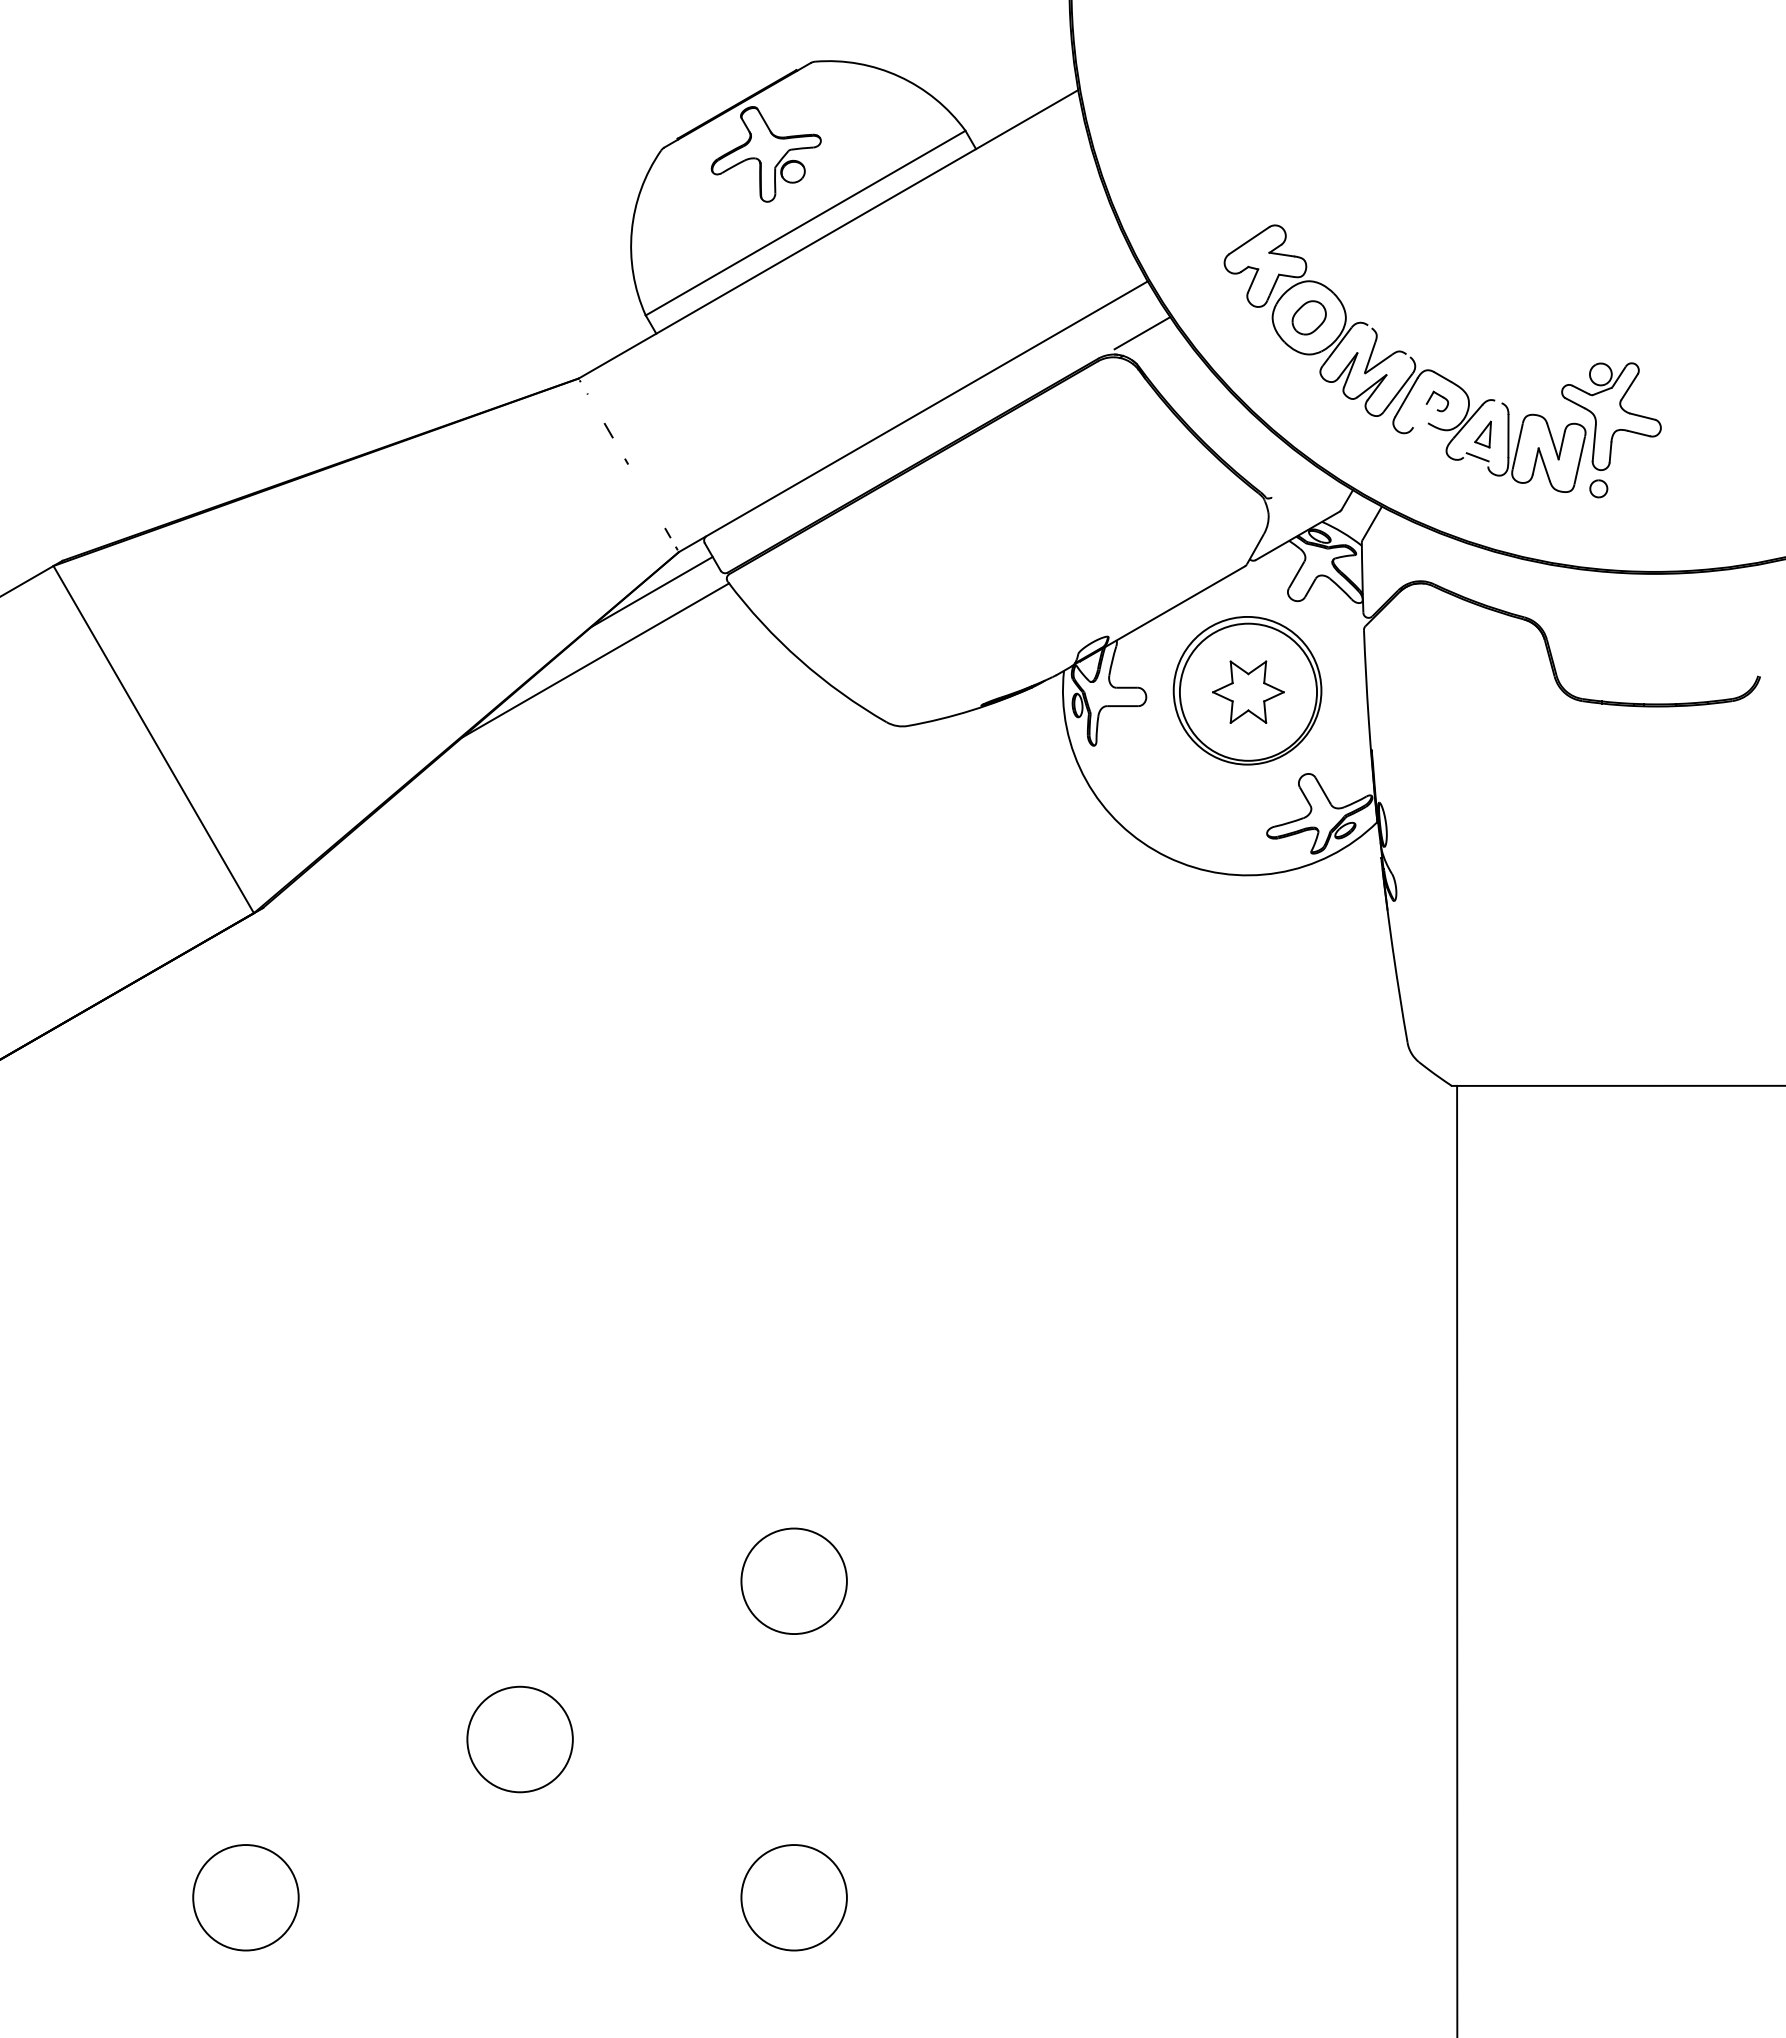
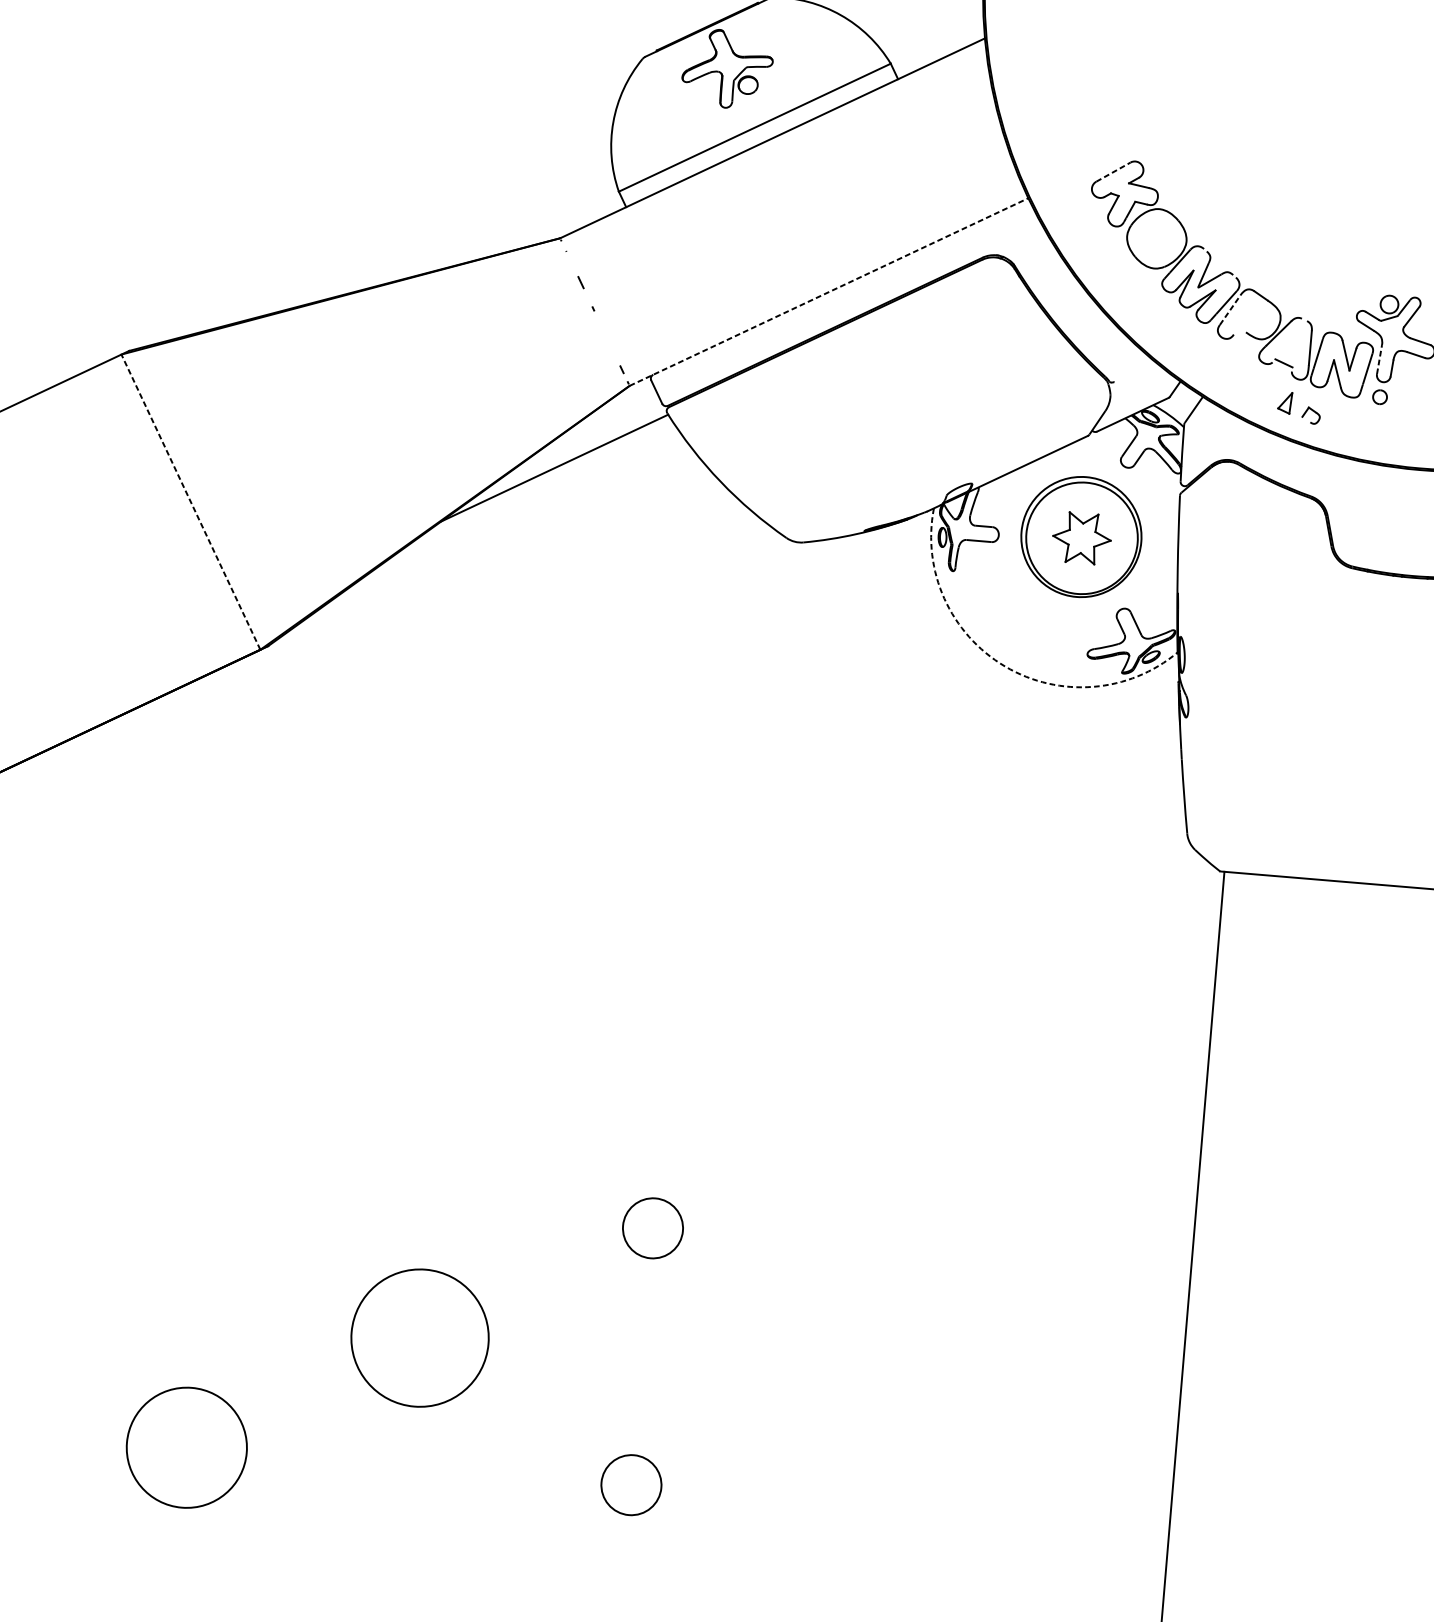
line: (1249, 240) -> (1113, 172), solid -> dashed
part: (1308, 317) -> (1156, 238), removed
line: (1142, 333) -> (1020, 240), removed
line: (1406, 397) -> (1230, 310), solid -> dashed
part: (1436, 401) -> (1310, 415), moved
line: (913, 416) -> (829, 291), solid -> dashed
part: (1482, 434) -> (1284, 402), moved
line: (1594, 442) -> (1379, 359), solid -> dashed
line: (651, 591) -> (604, 415), removed
line: (153, 739) -> (190, 502), solid -> dashed
arc: (1167, 857) -> (1005, 666), solid -> dashed
circle: (793, 1580) -> (652, 1227), size x0.7
circle: (519, 1739) -> (419, 1338), size x1.6
circle: (245, 1897) -> (186, 1447), size x1.4
circle: (793, 1897) -> (630, 1484), size x0.7

